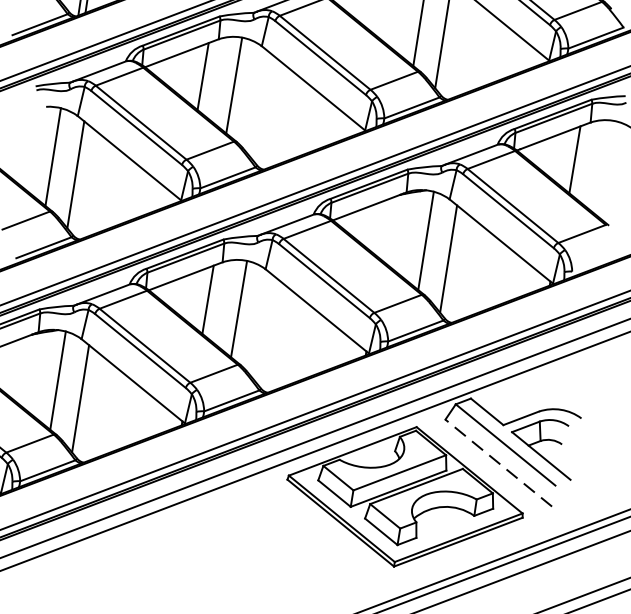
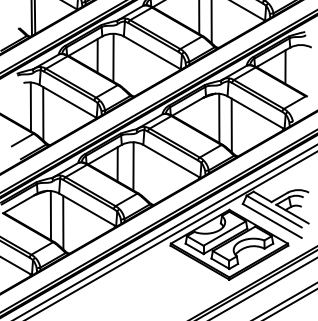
line: (499, 462) -> (272, 220), dashed -> solid

